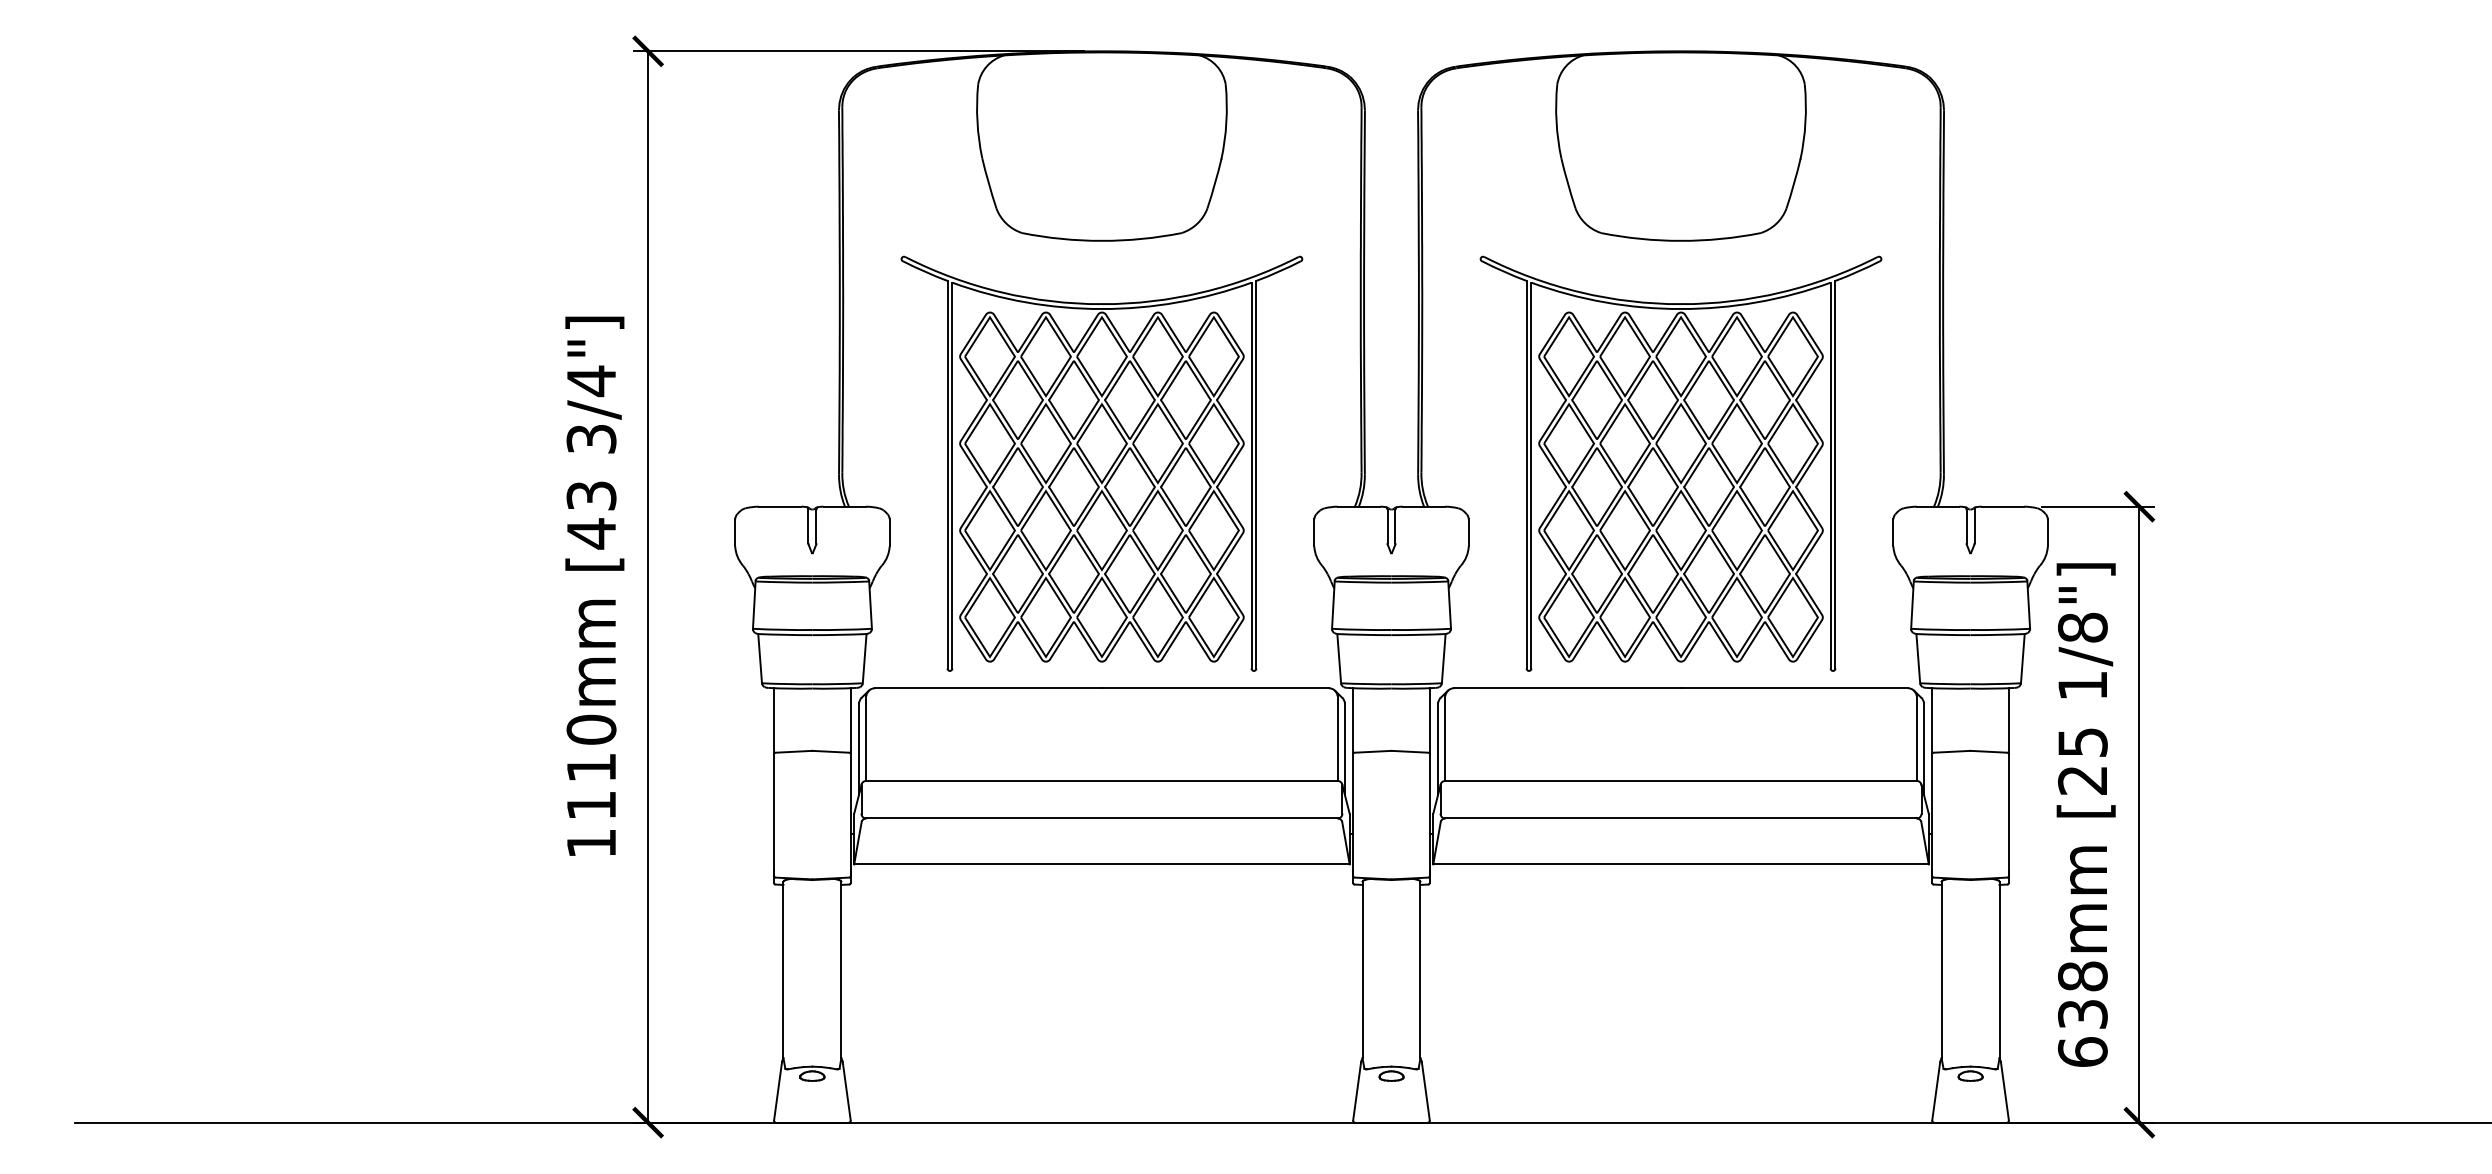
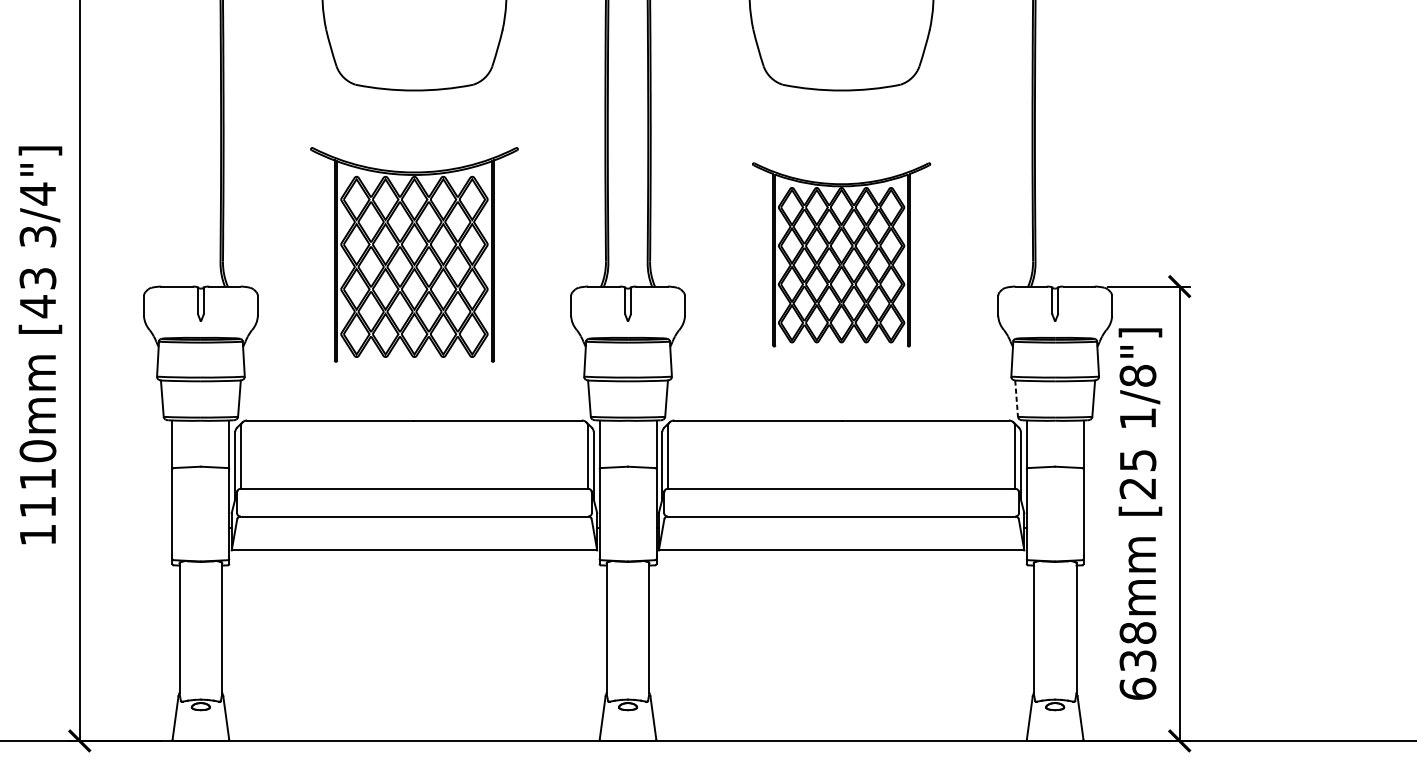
part: (1101, 463) -> (414, 254), size x0.7
part: (1680, 463) -> (841, 254), size x0.6
line: (1918, 658) -> (1016, 398), solid -> dashed

